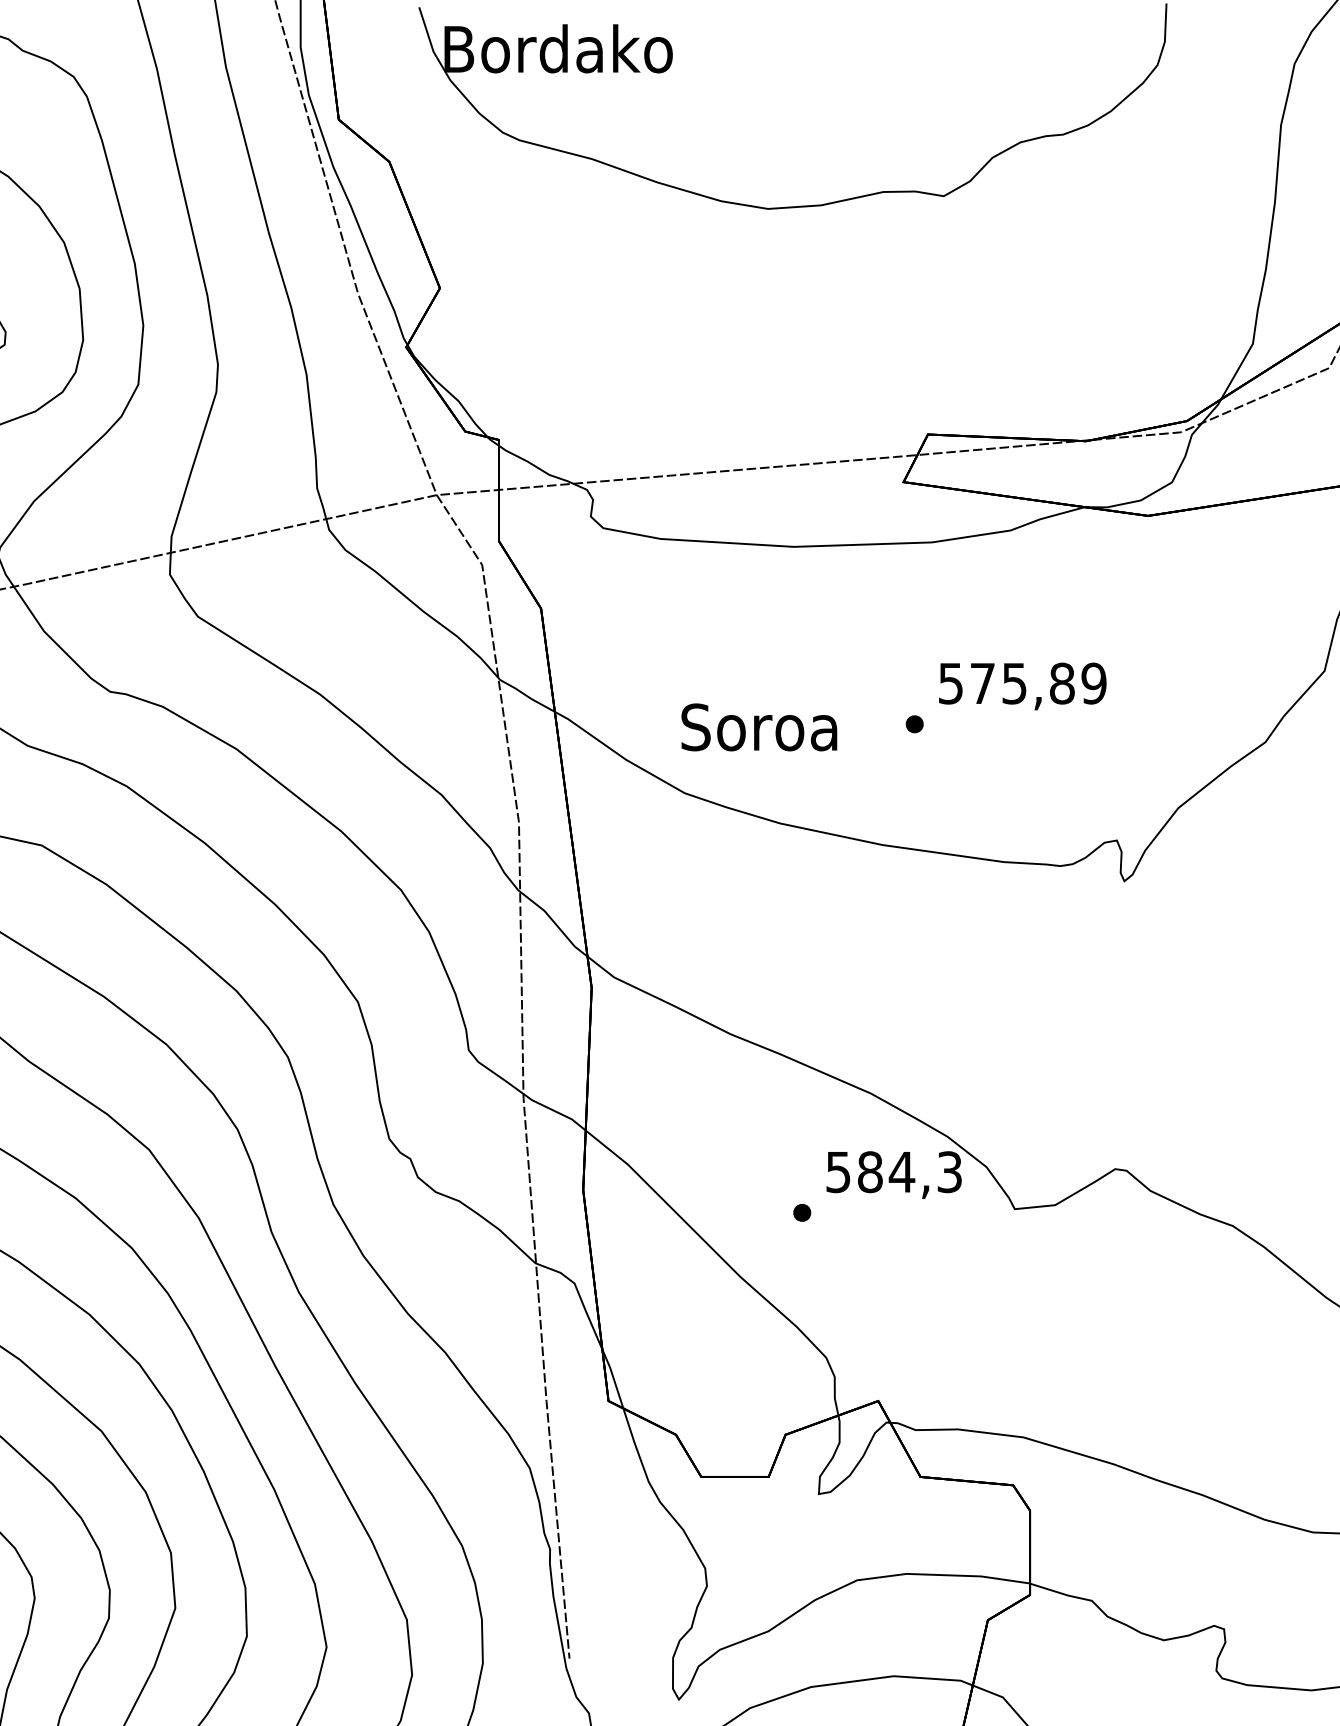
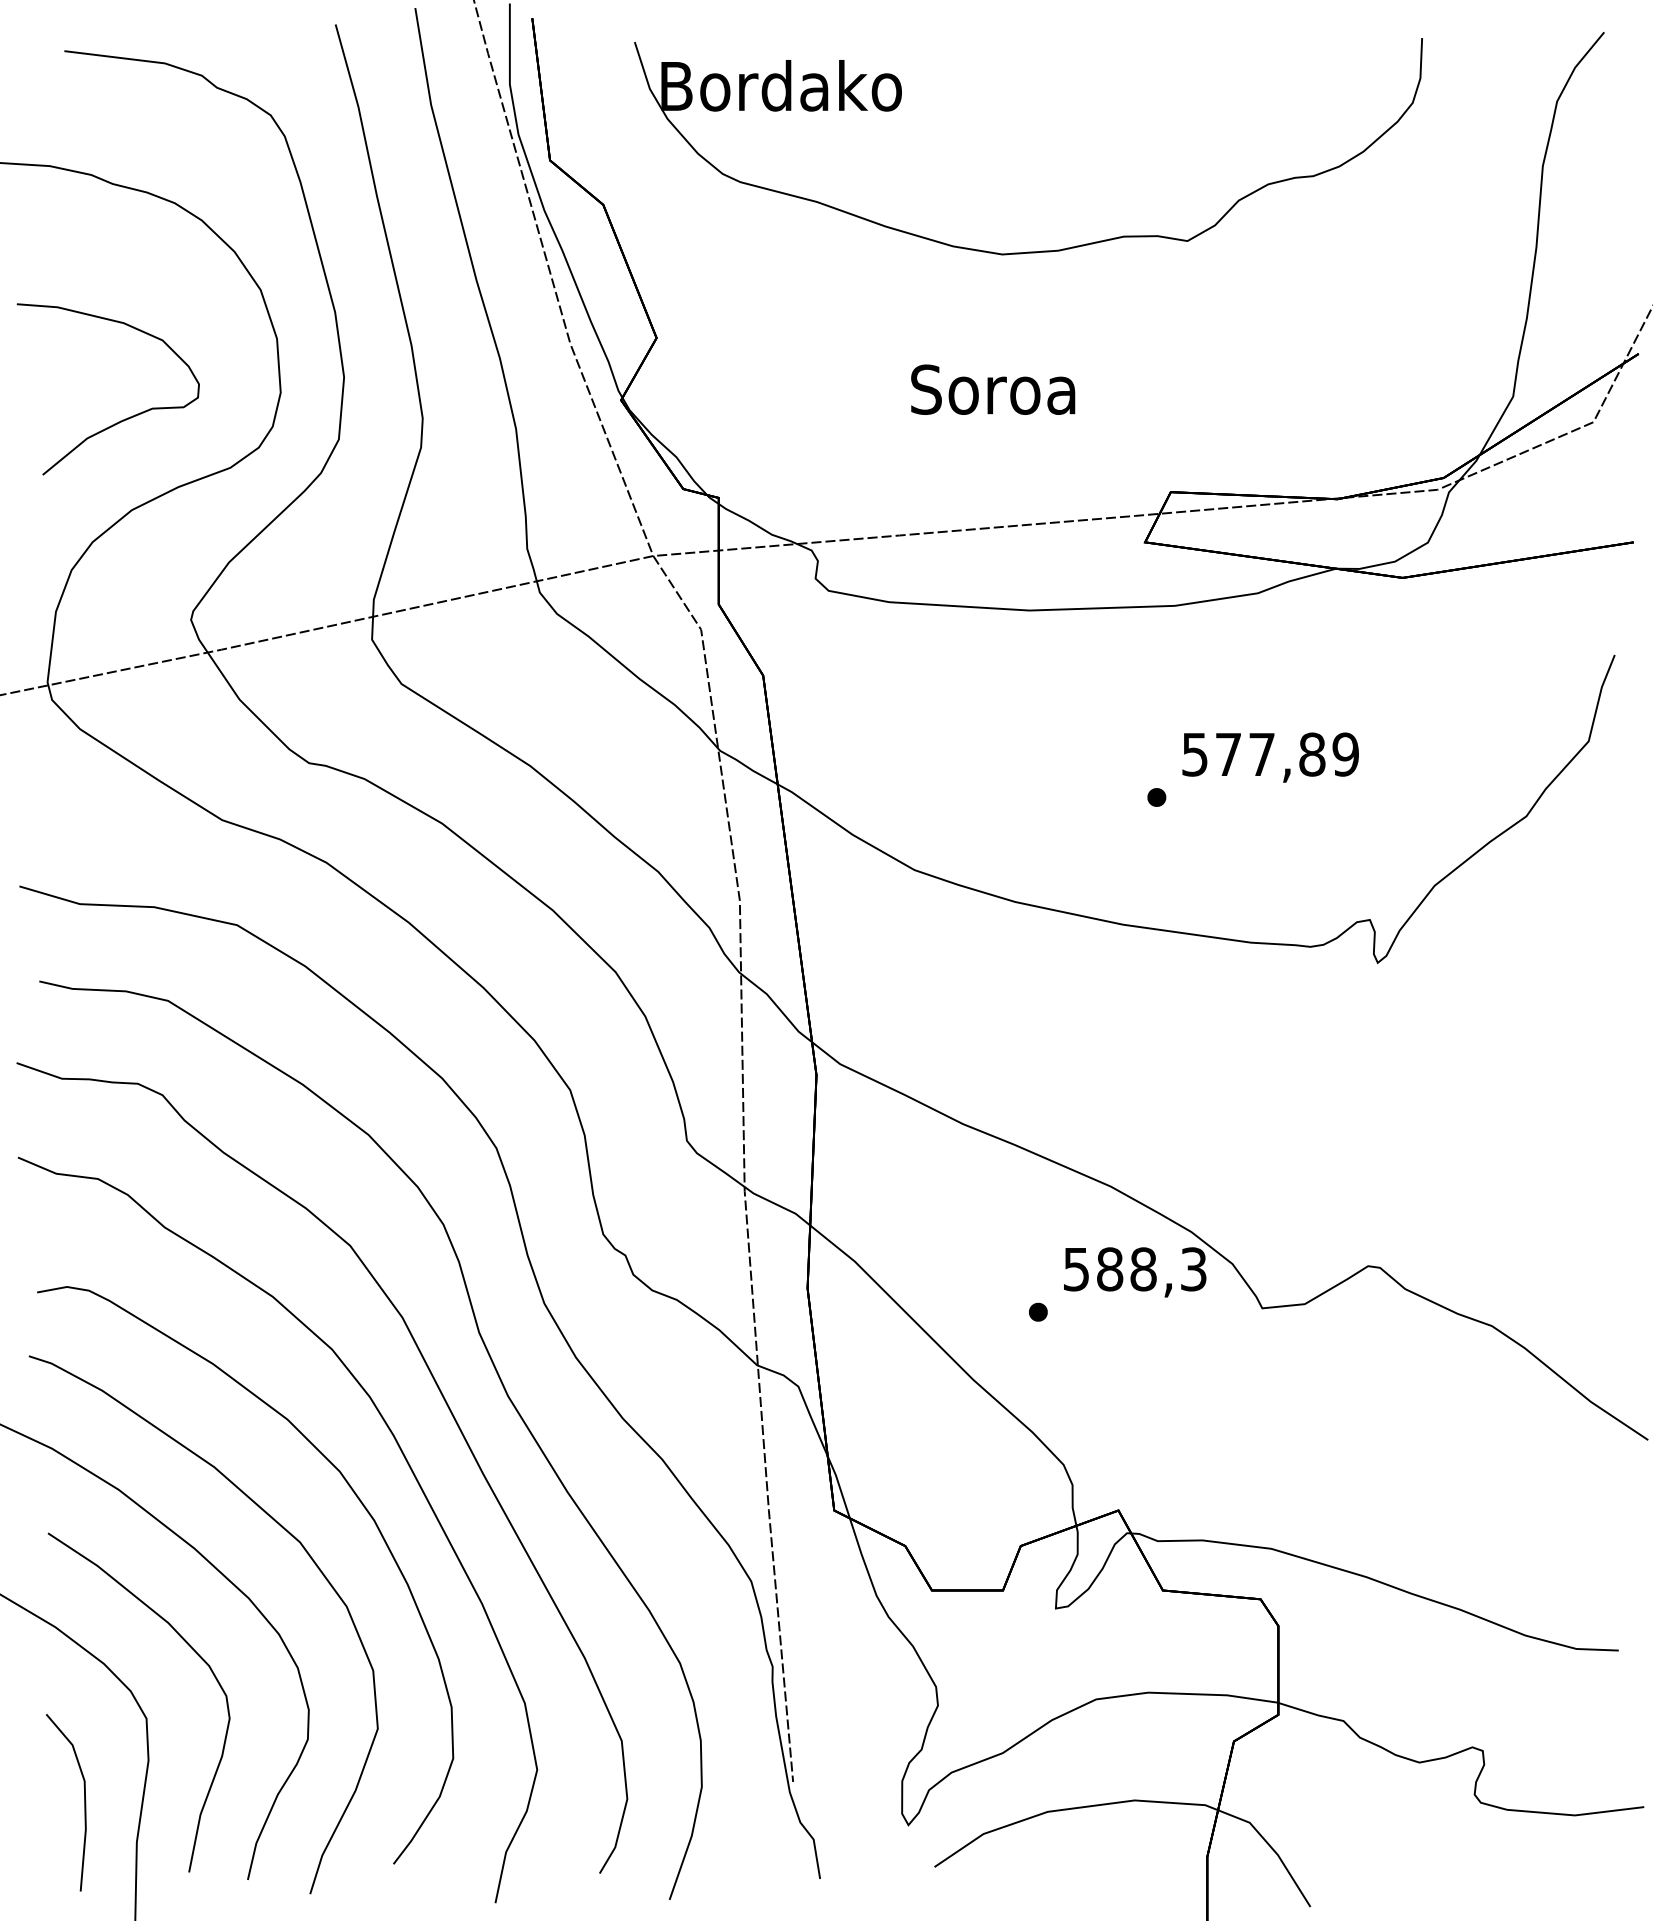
text: (1014, 683) -> (1261, 754), 575,89 -> 577,89
text: (759, 727) -> (993, 389), moved
text: (902, 1172) -> (1143, 1269), 584,3 -> 588,3

